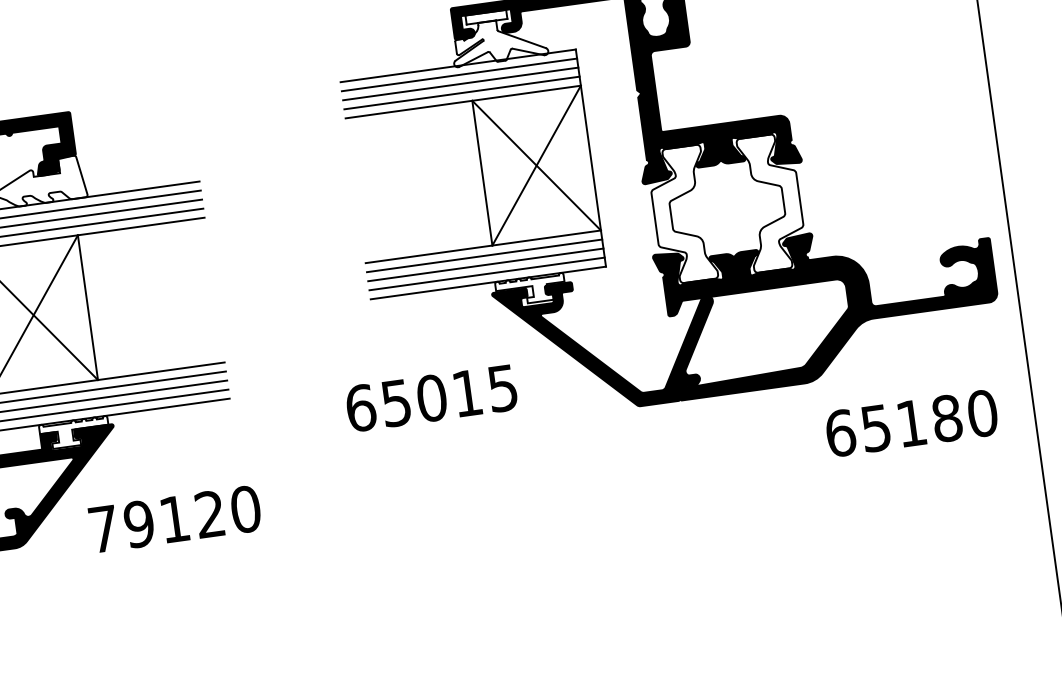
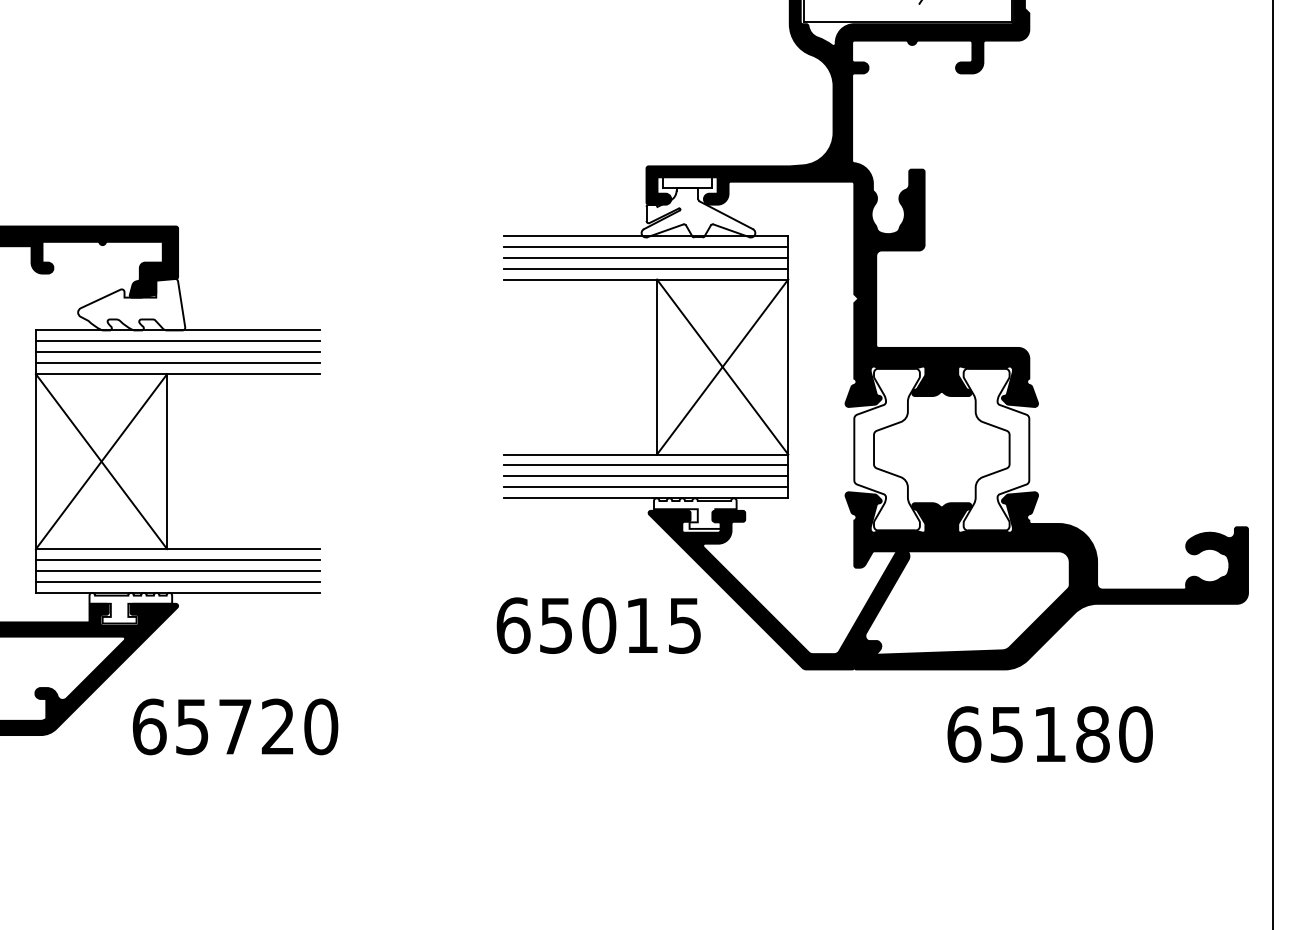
text: (431, 398) -> (598, 625), moved
text: (911, 423) -> (1049, 734), moved
text: (138, 523) -> (191, 726), 79120 -> 65720

